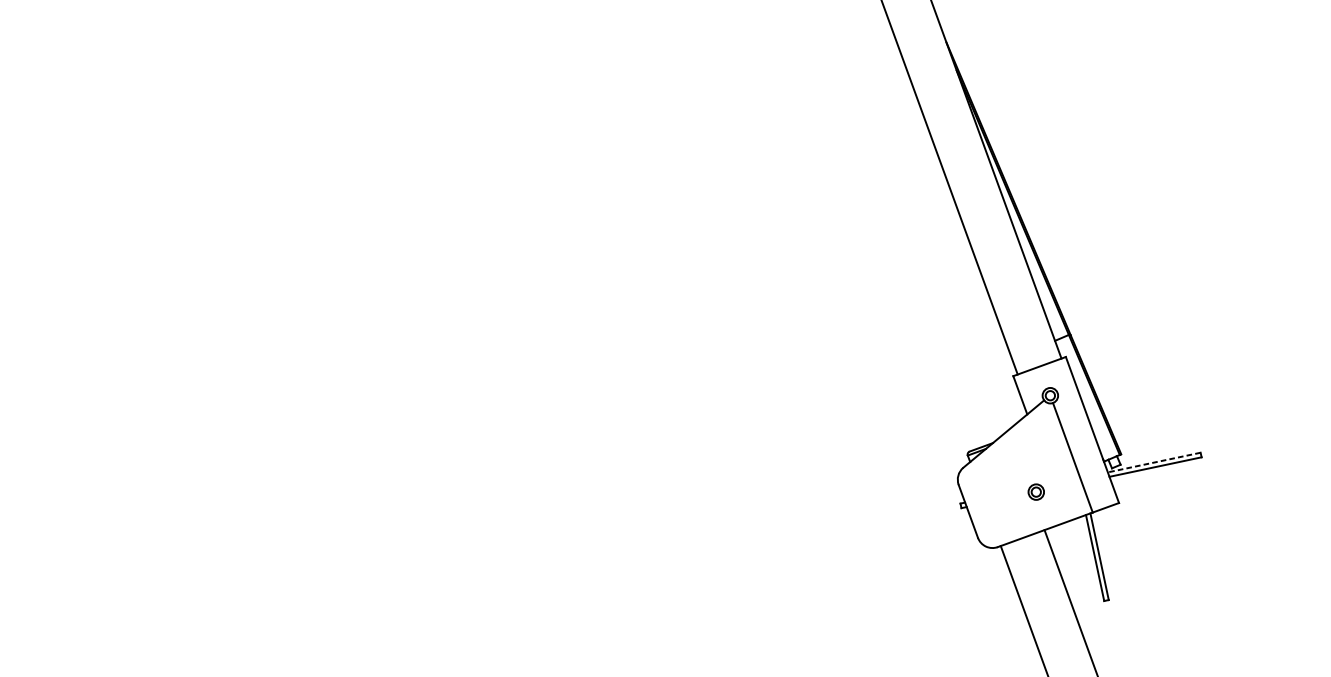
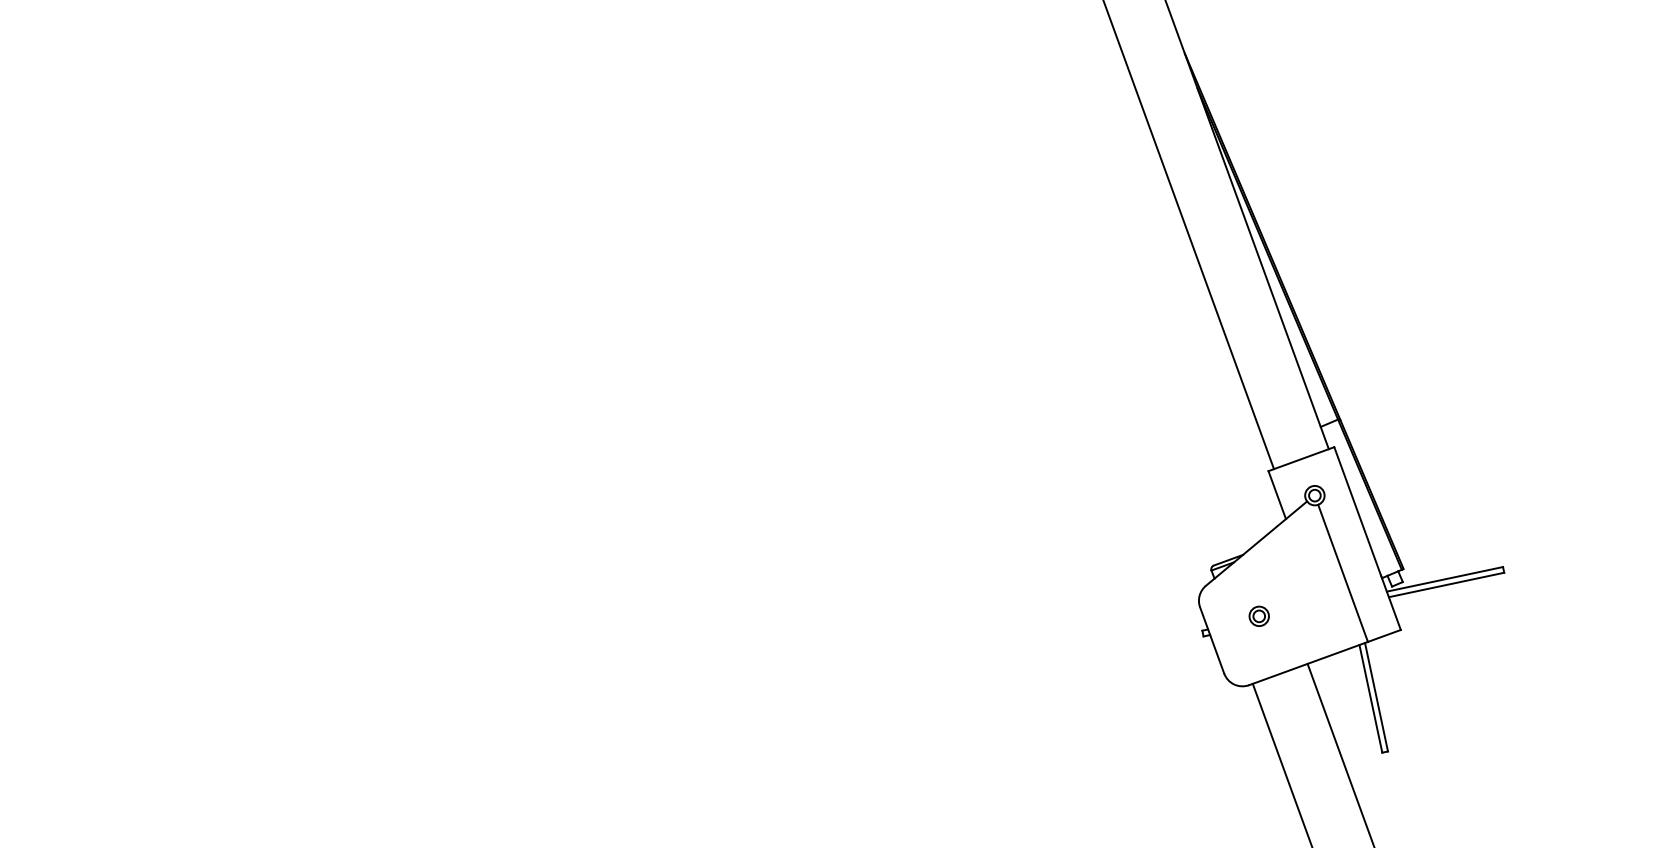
line: (1153, 462) -> (1444, 579), dashed -> solid
part: (1035, 491) -> (1258, 615), moved

